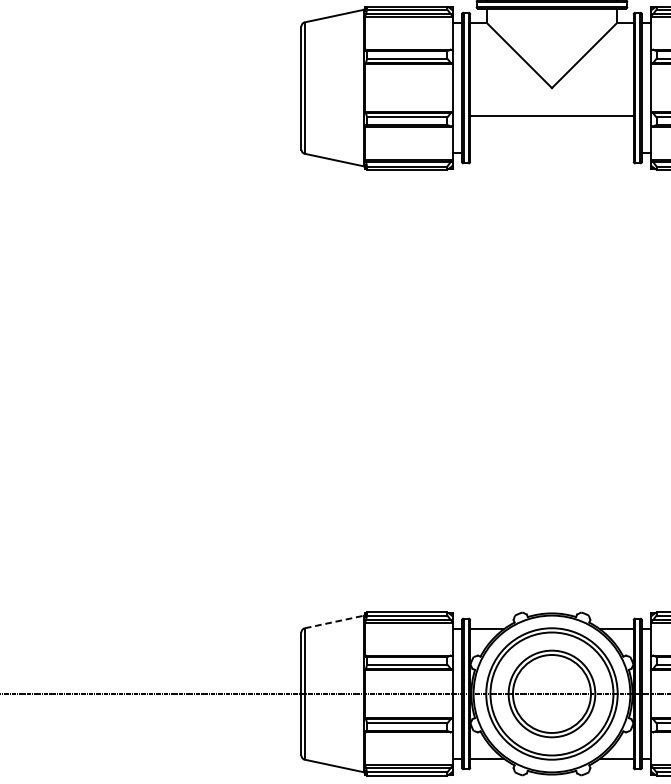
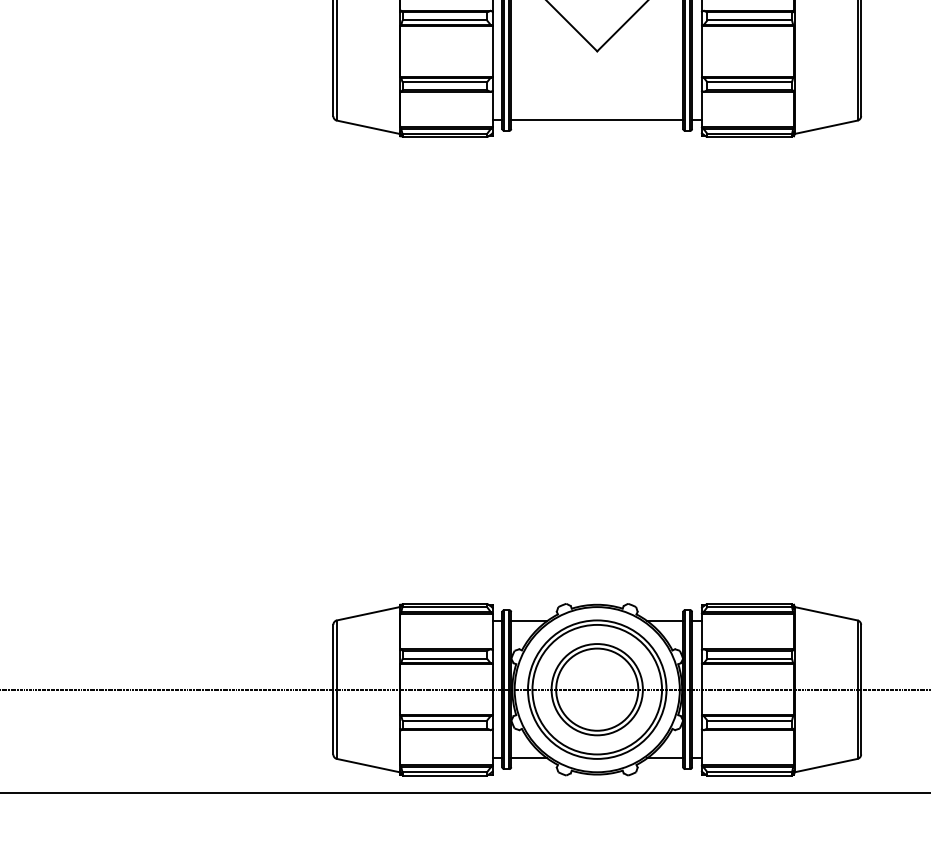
line: (552, 115) -> (597, 119), moved
line: (334, 621) -> (368, 613), dashed -> solid

